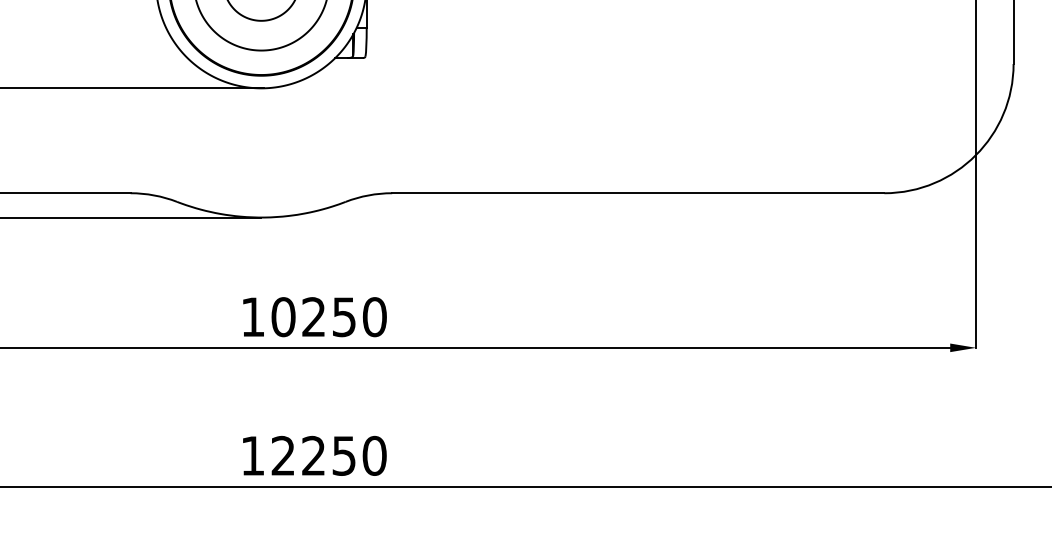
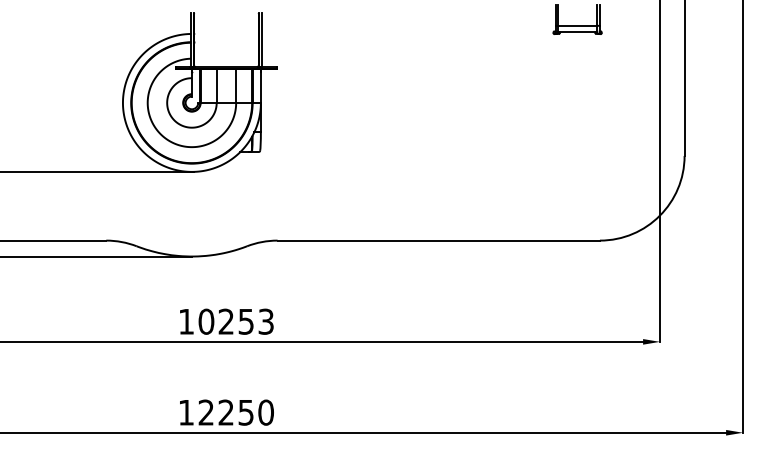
text: (375, 316) -> (266, 321), 10250 -> 10253

